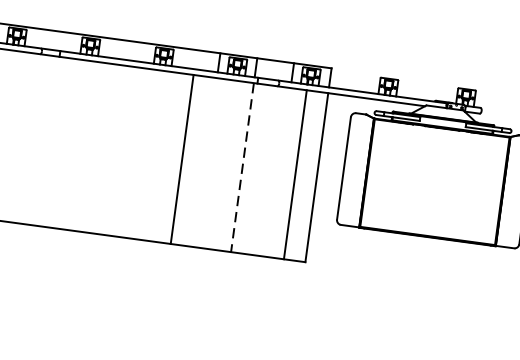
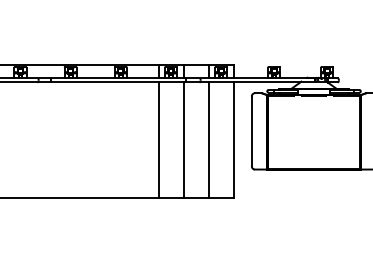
line: (182, 158) -> (158, 139), moved
line: (242, 168) -> (183, 140), dashed -> solid
line: (295, 173) -> (208, 139), moved

